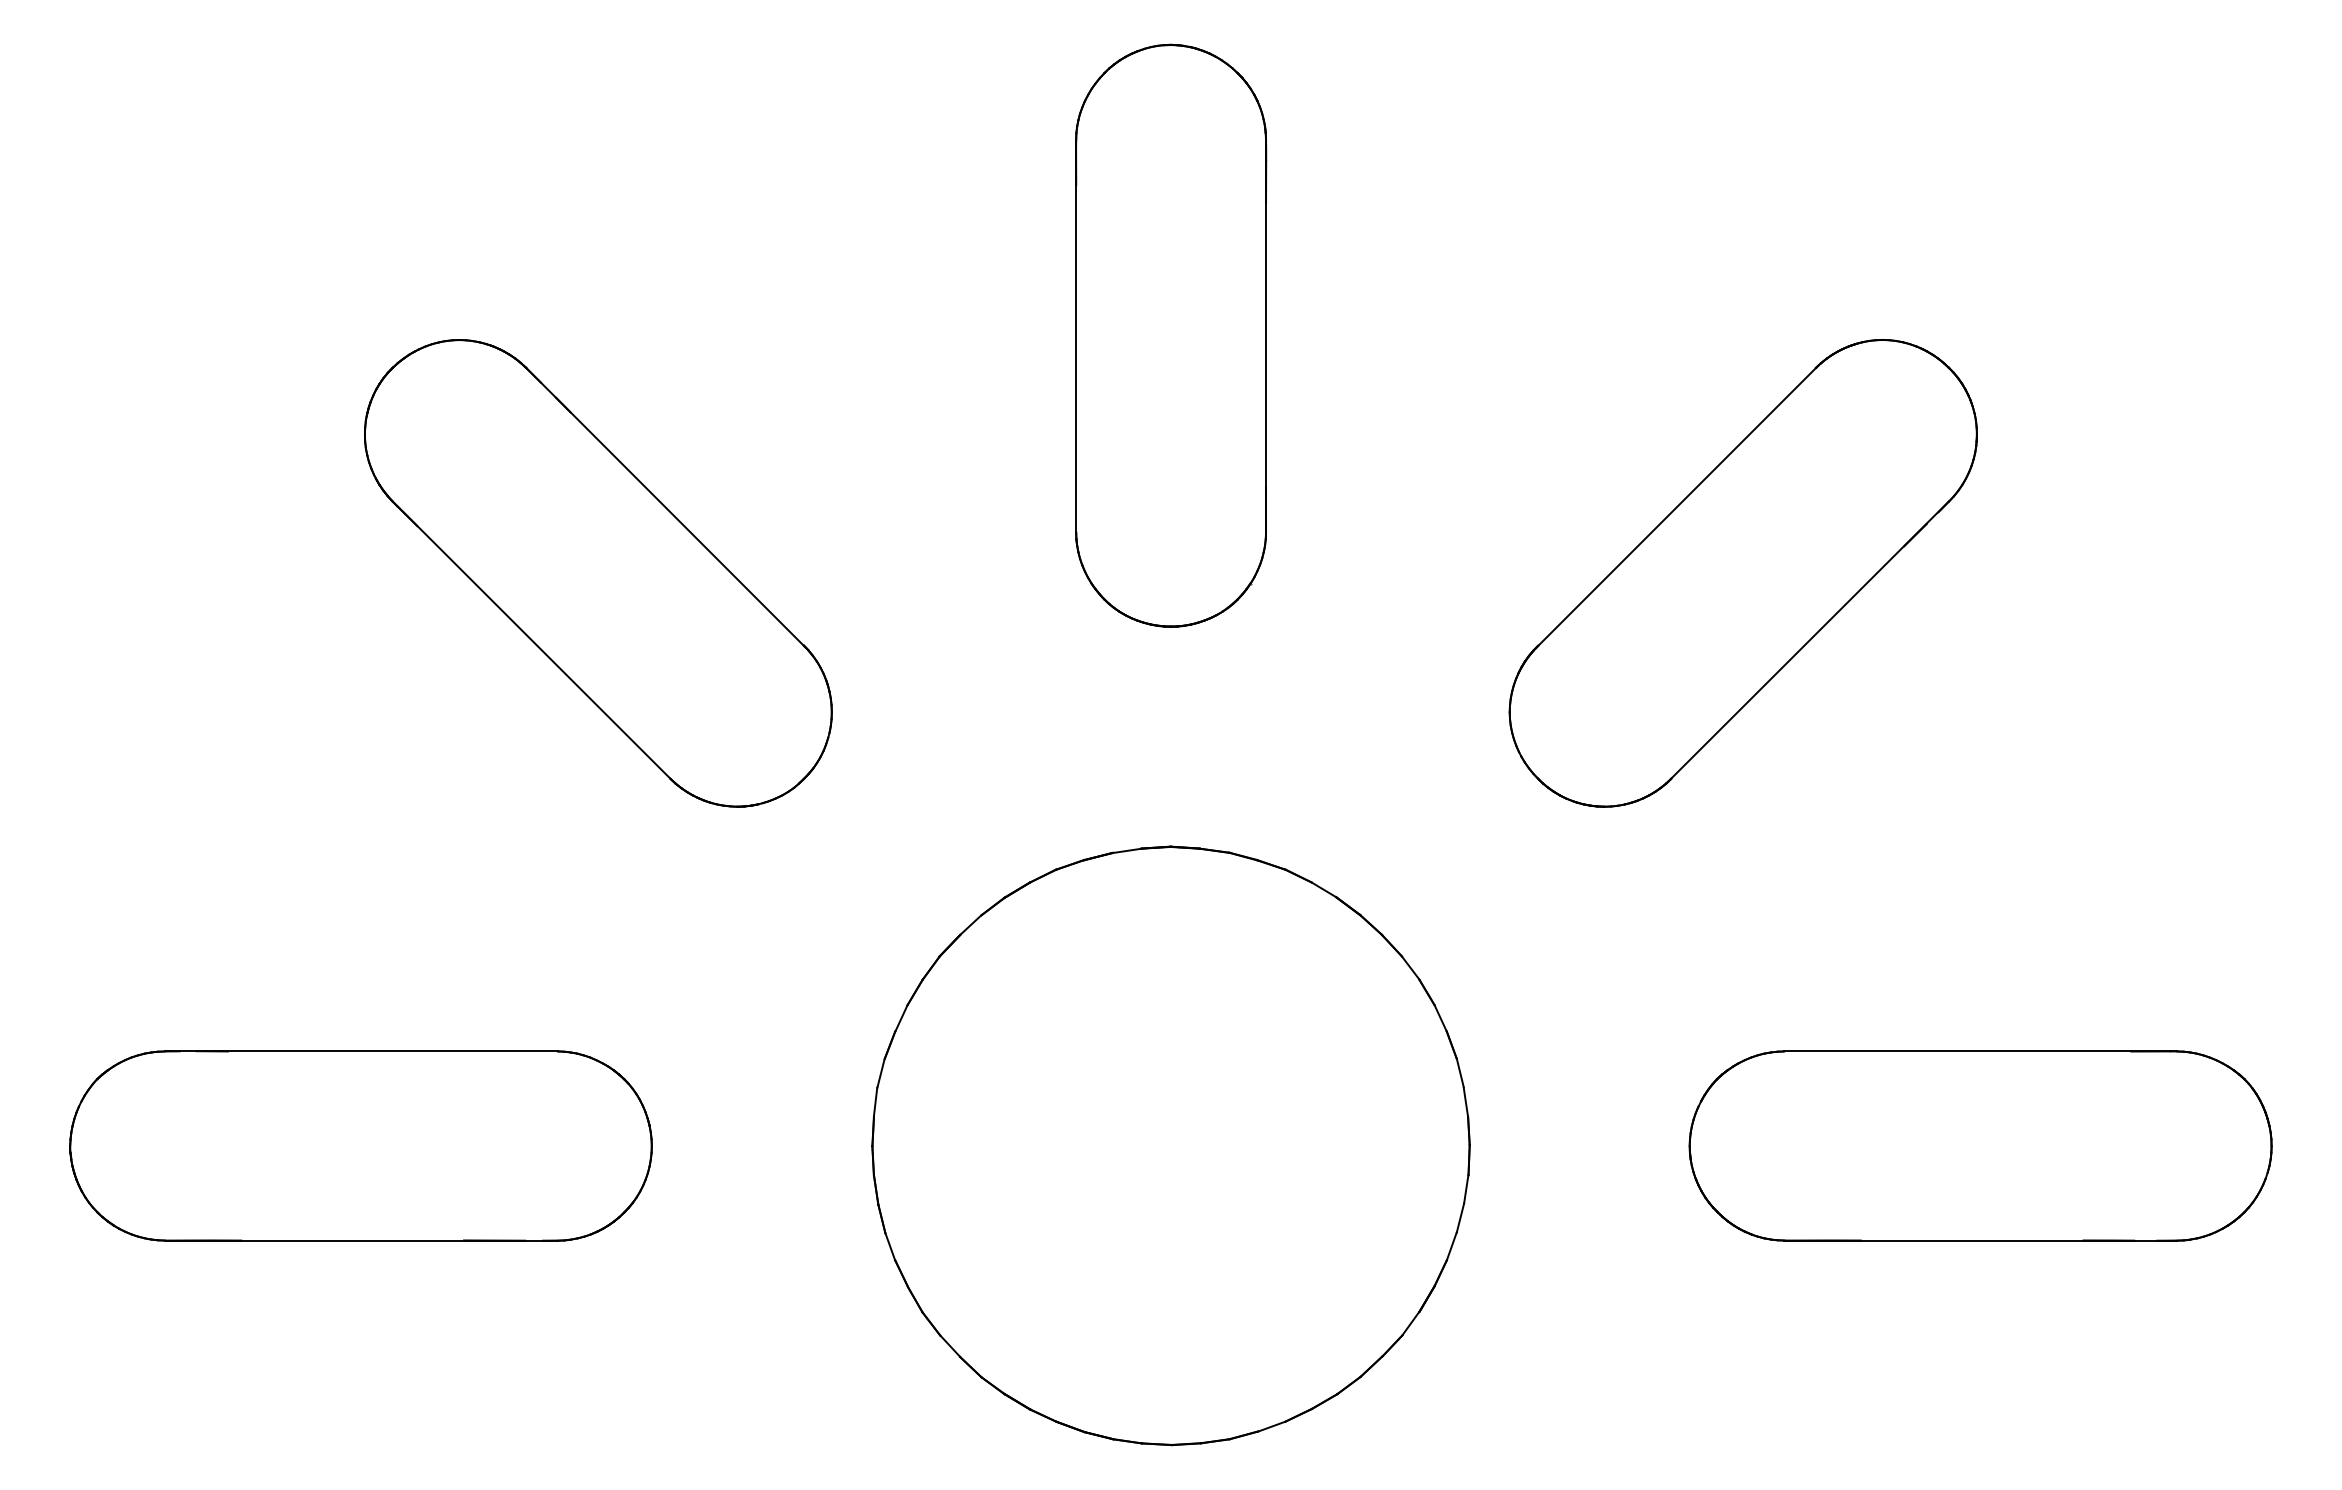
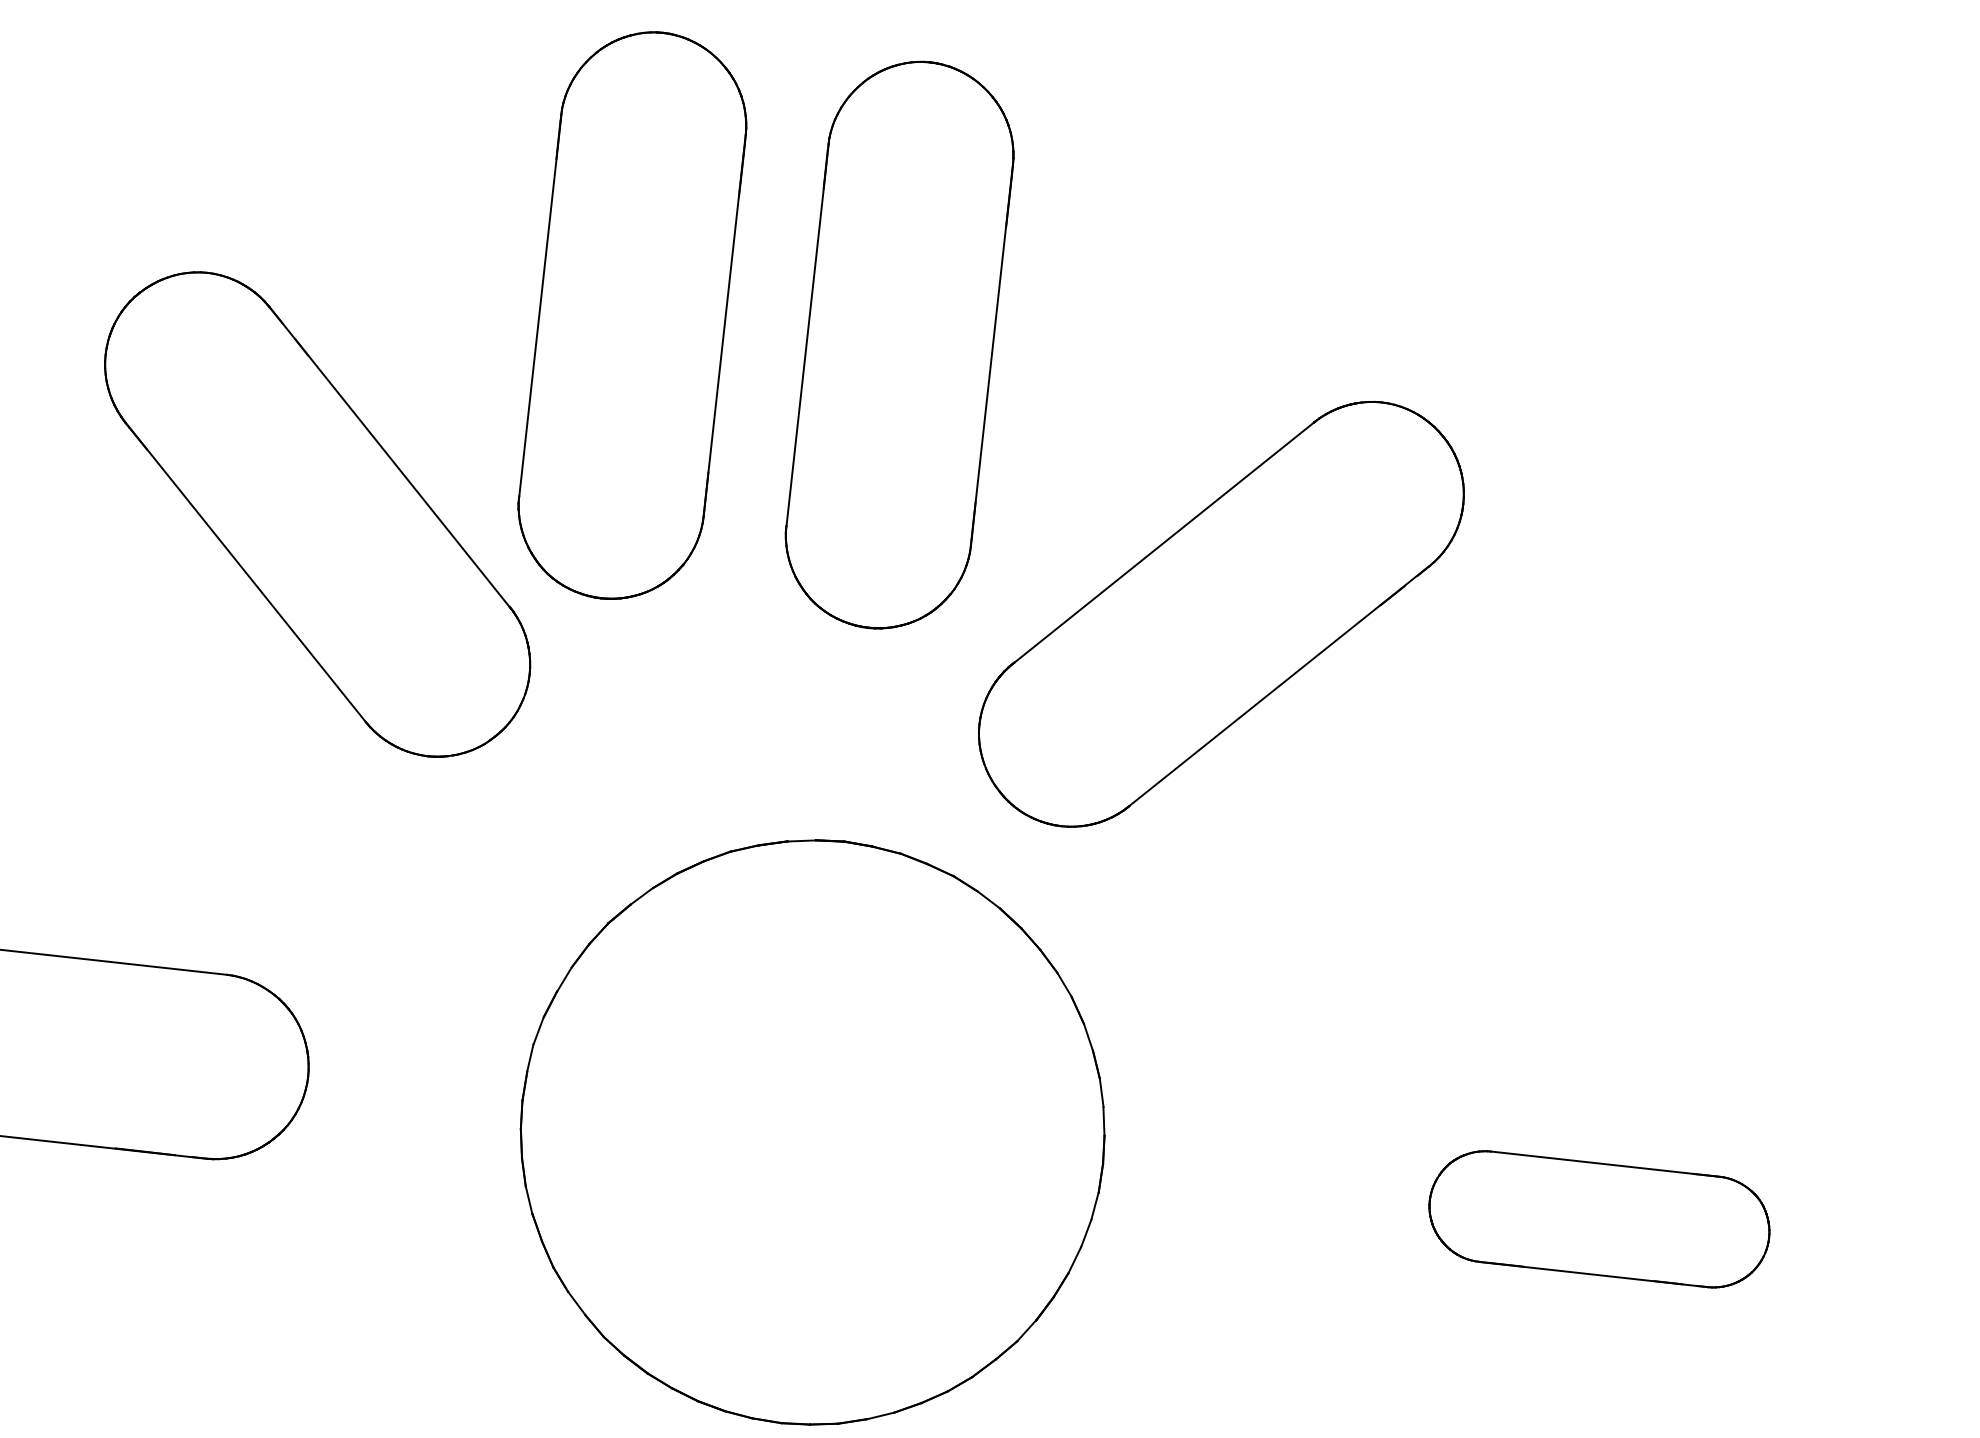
part: (896, 335) -> (632, 315), added
part: (1742, 573) -> (1220, 614), moved
part: (1980, 1145) -> (1599, 1218), size x0.6

